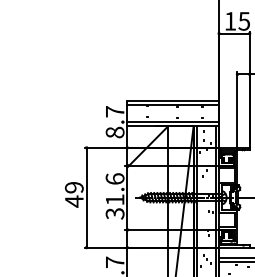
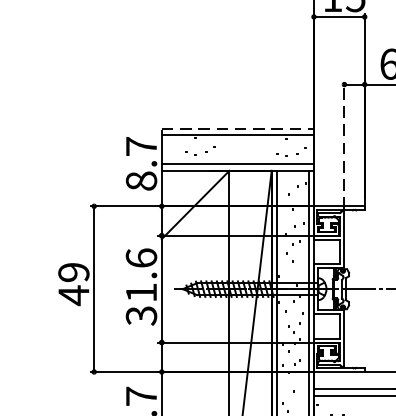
line: (173, 100) -> (238, 127), solid -> dashed
line: (237, 110) -> (344, 144), solid -> dashed

